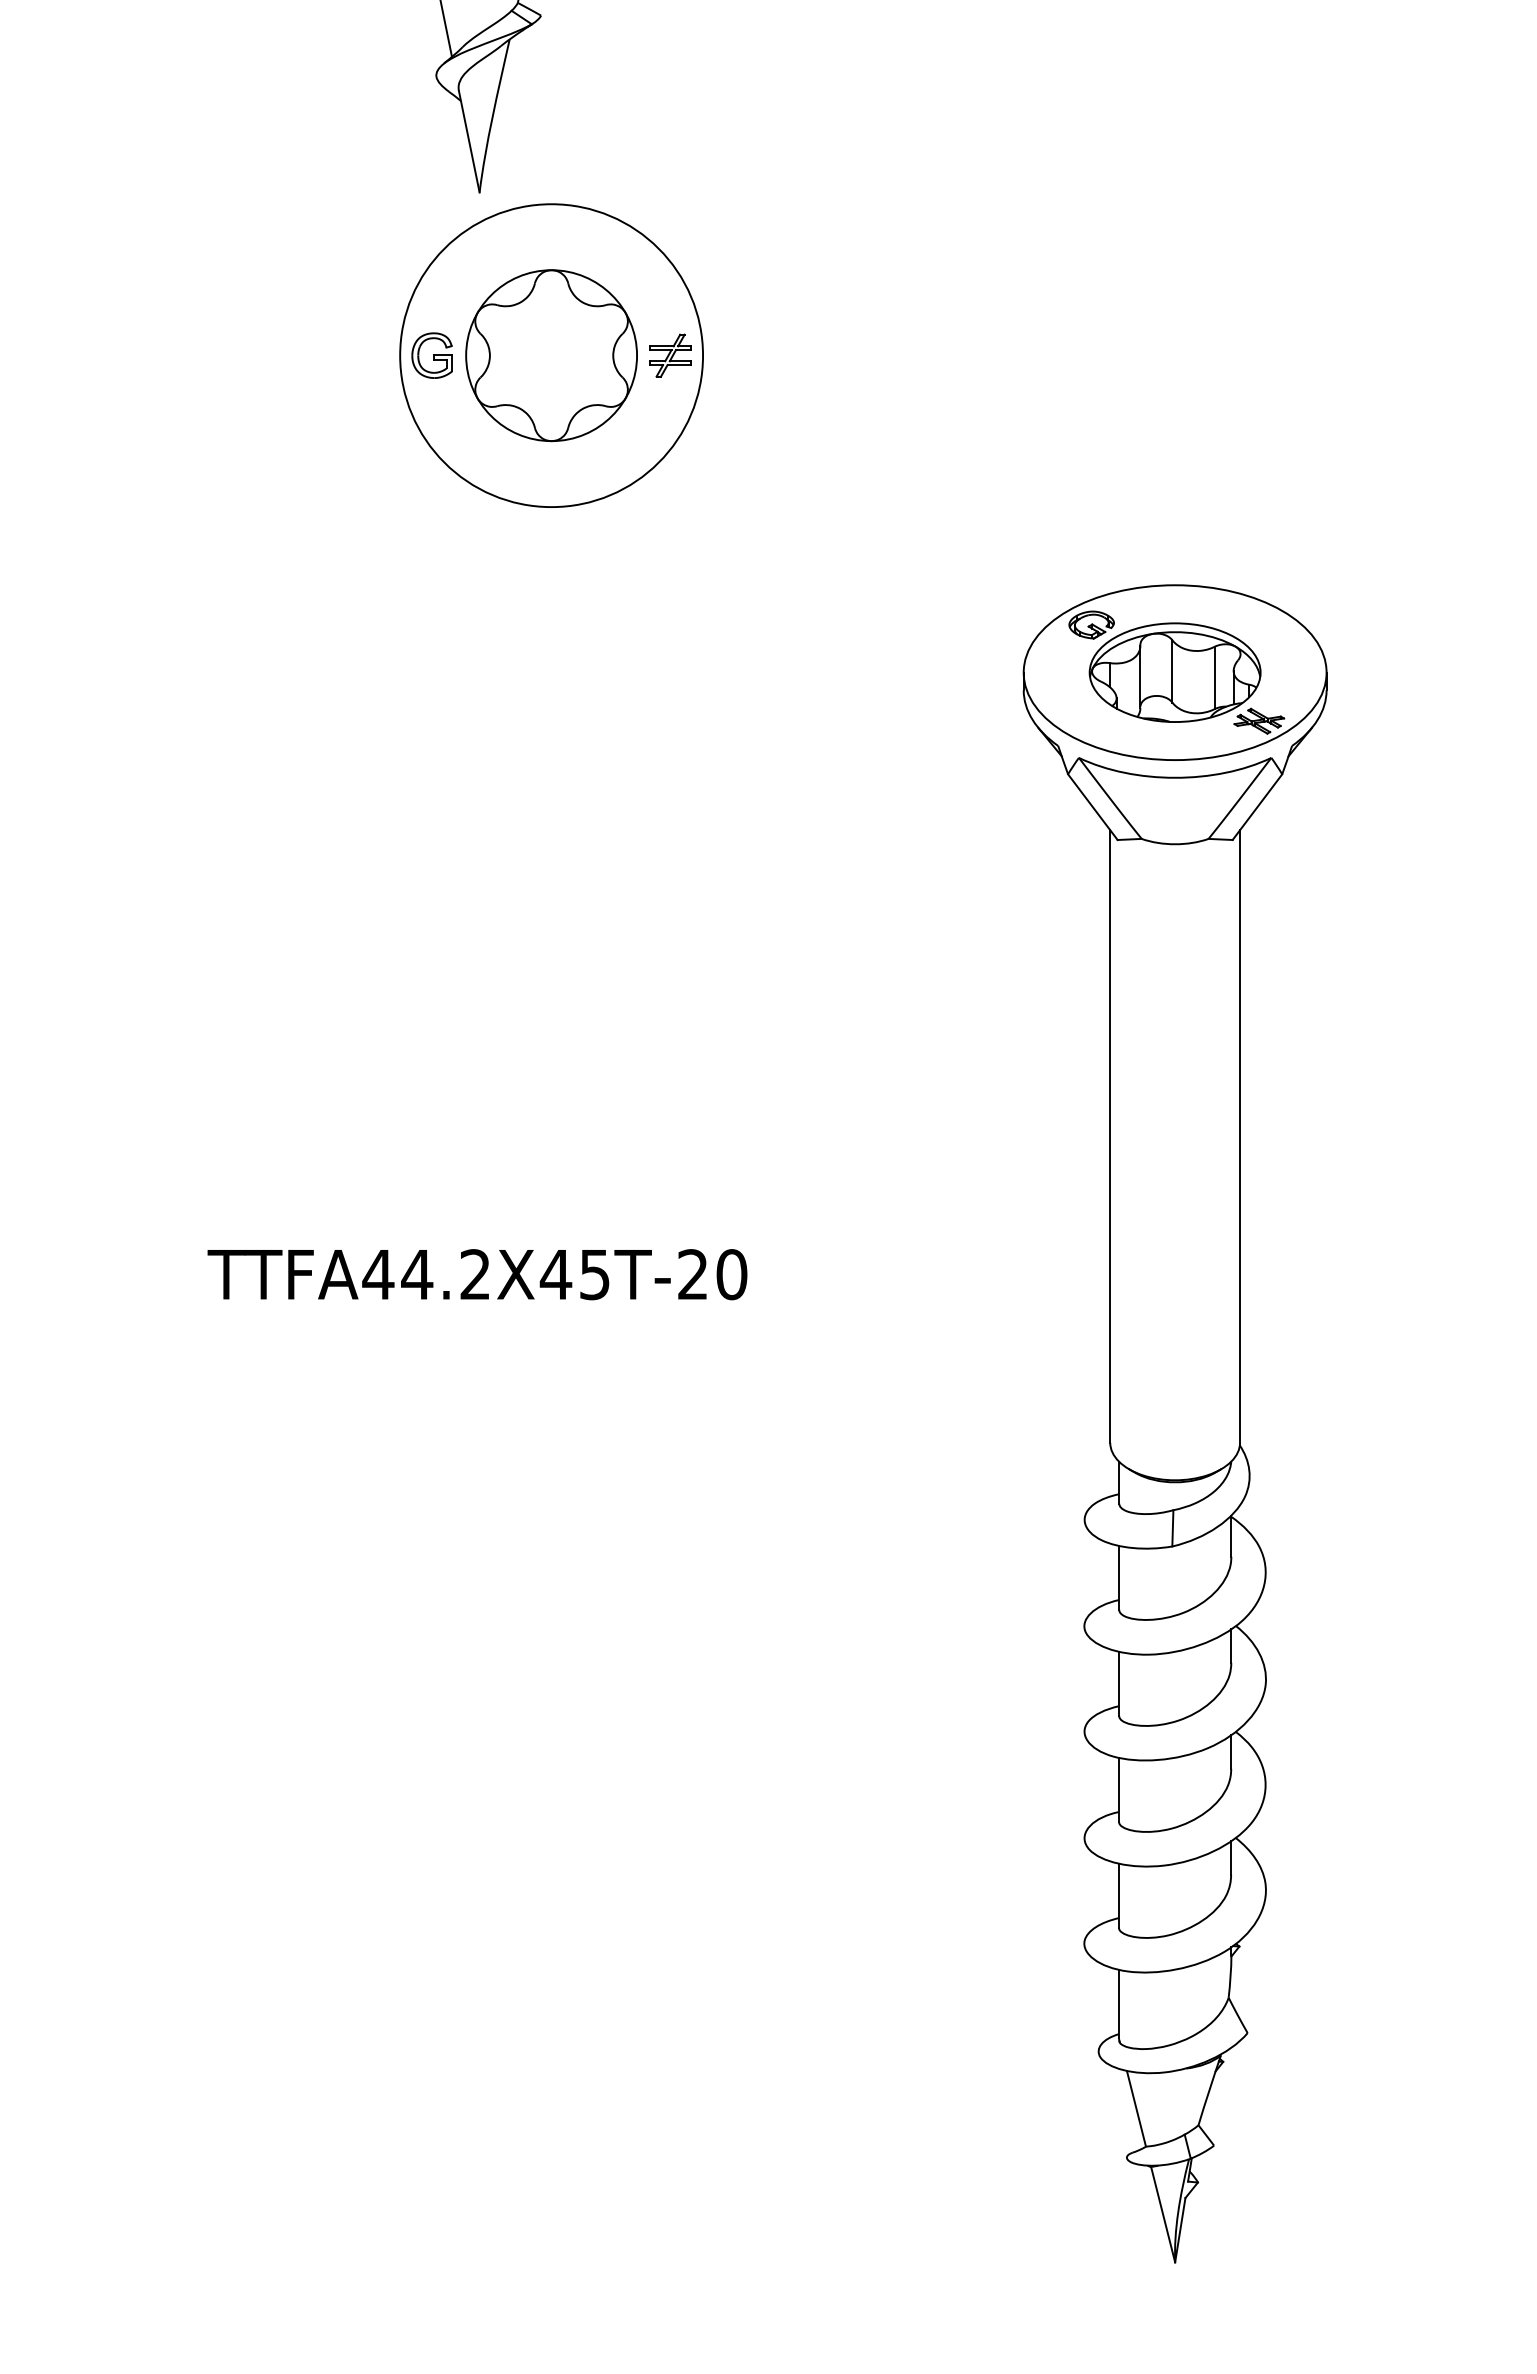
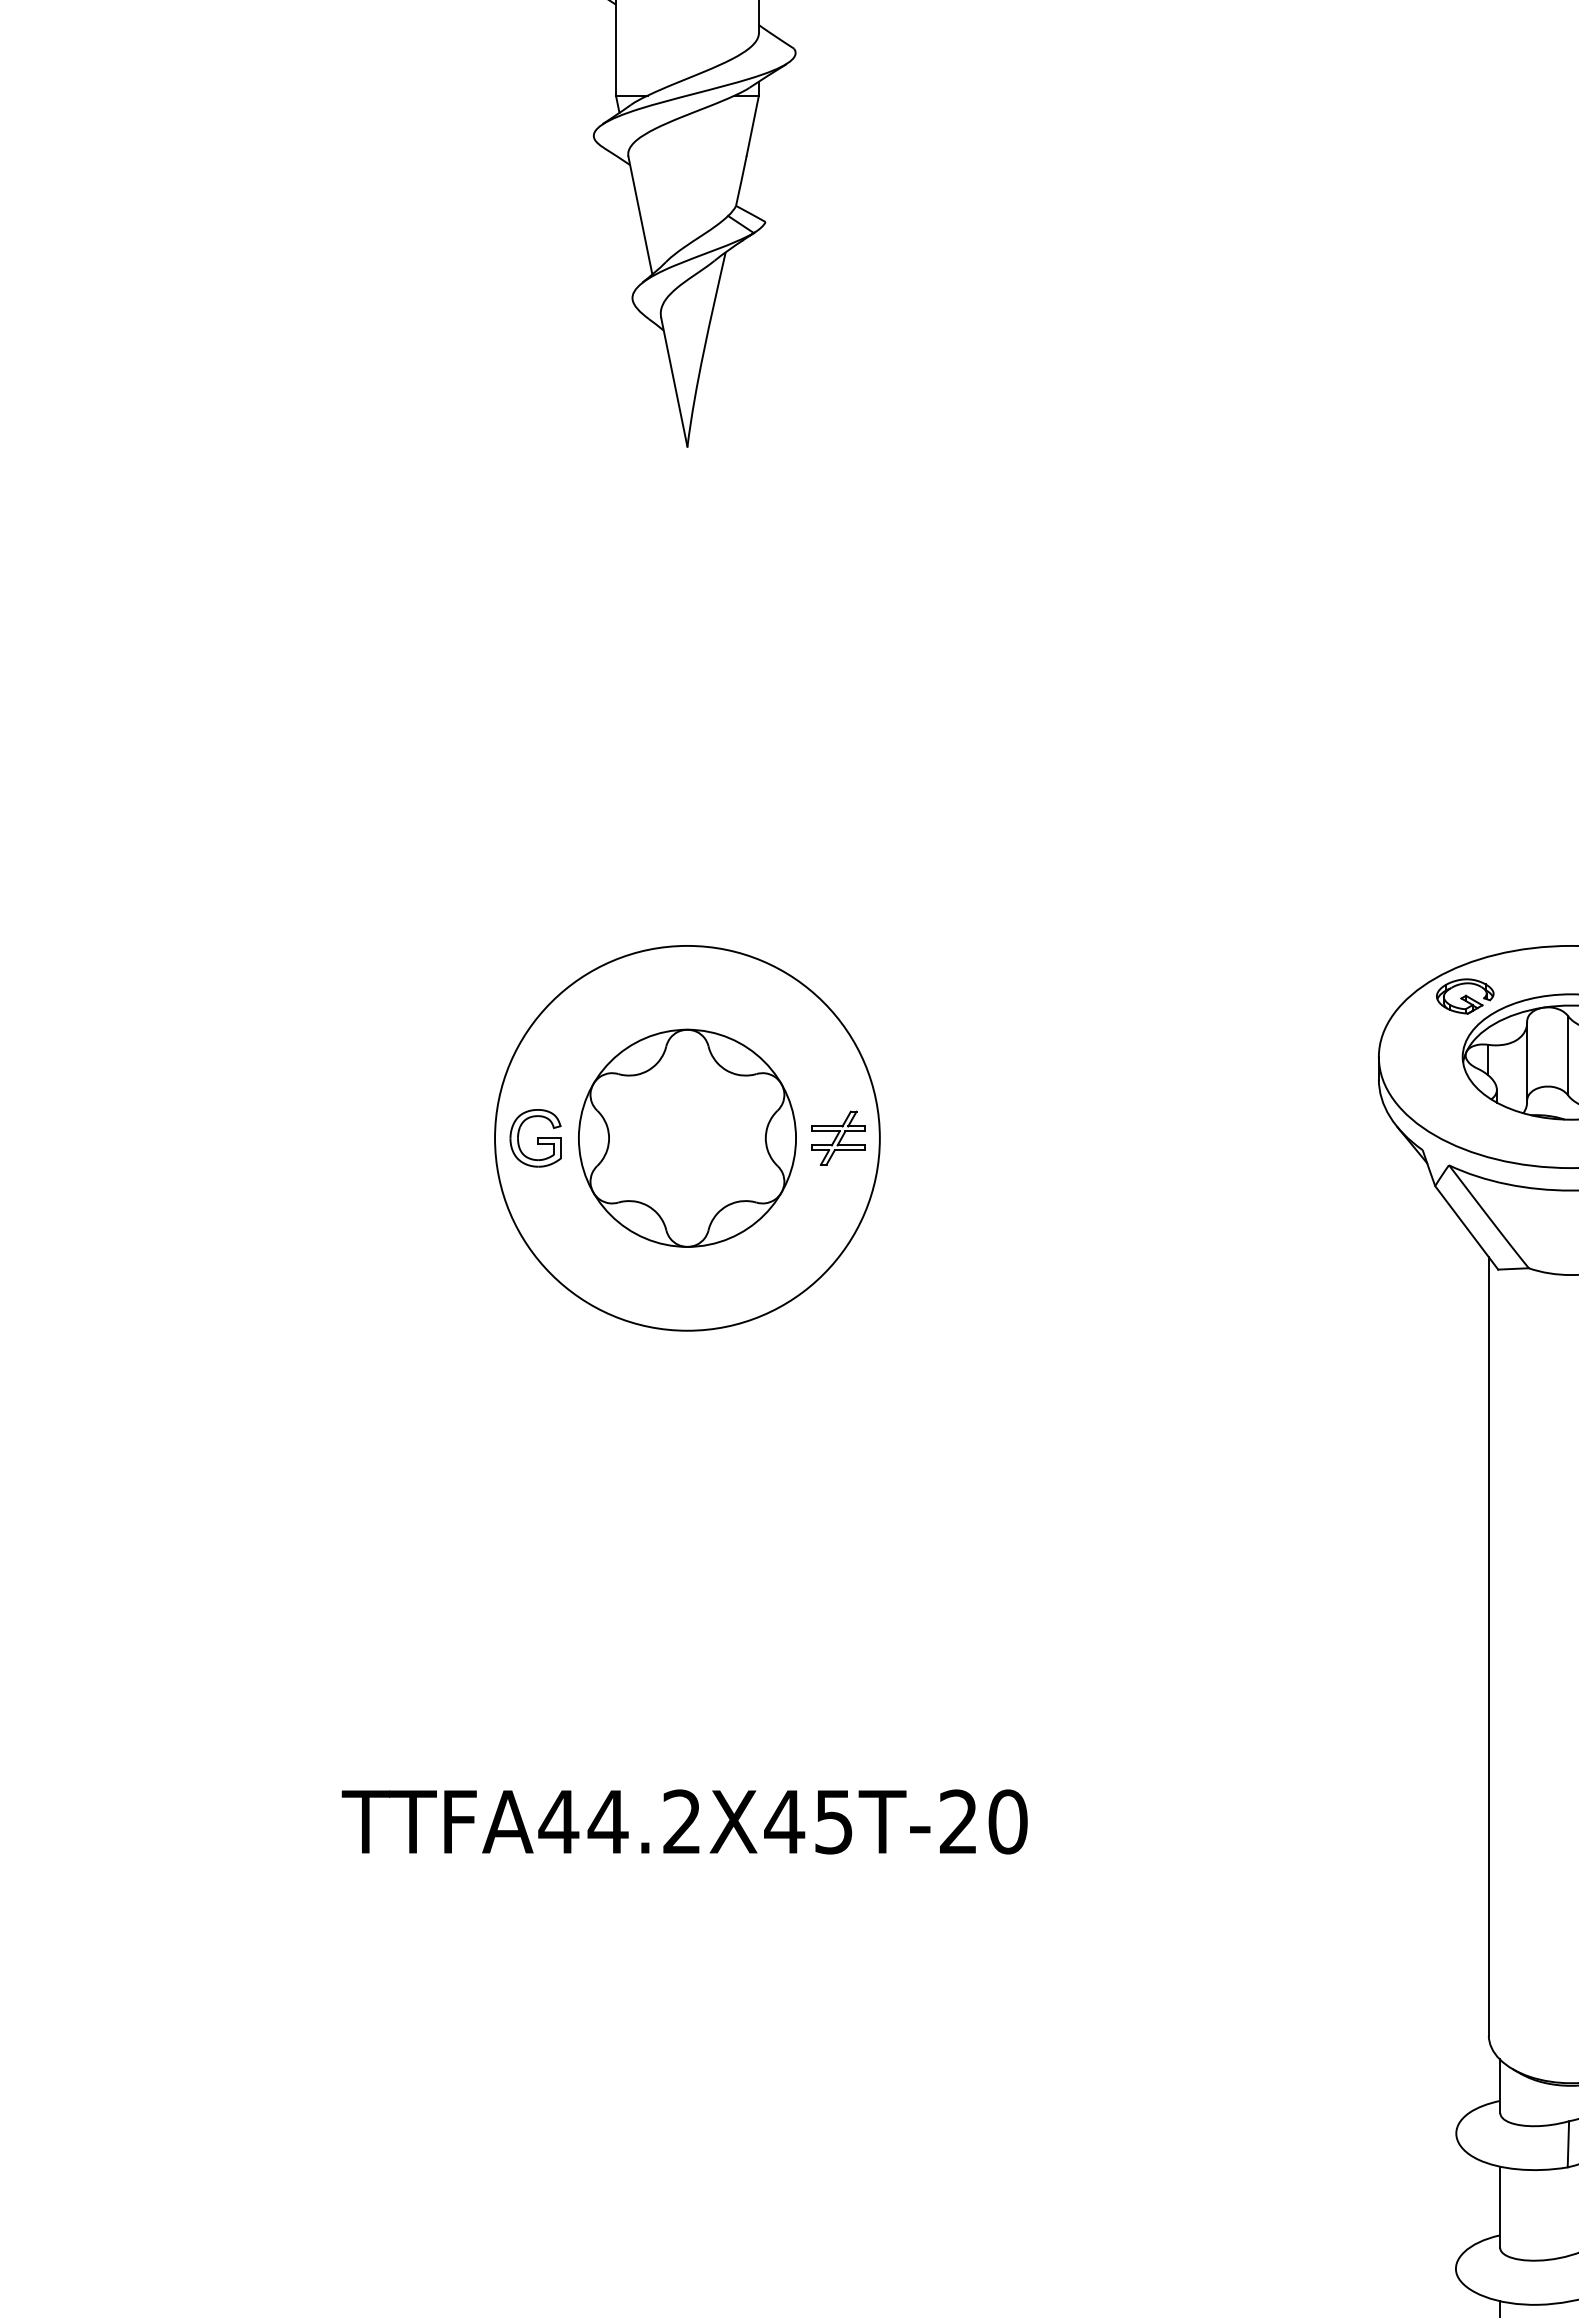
part: (551, 355) -> (687, 1138), moved

